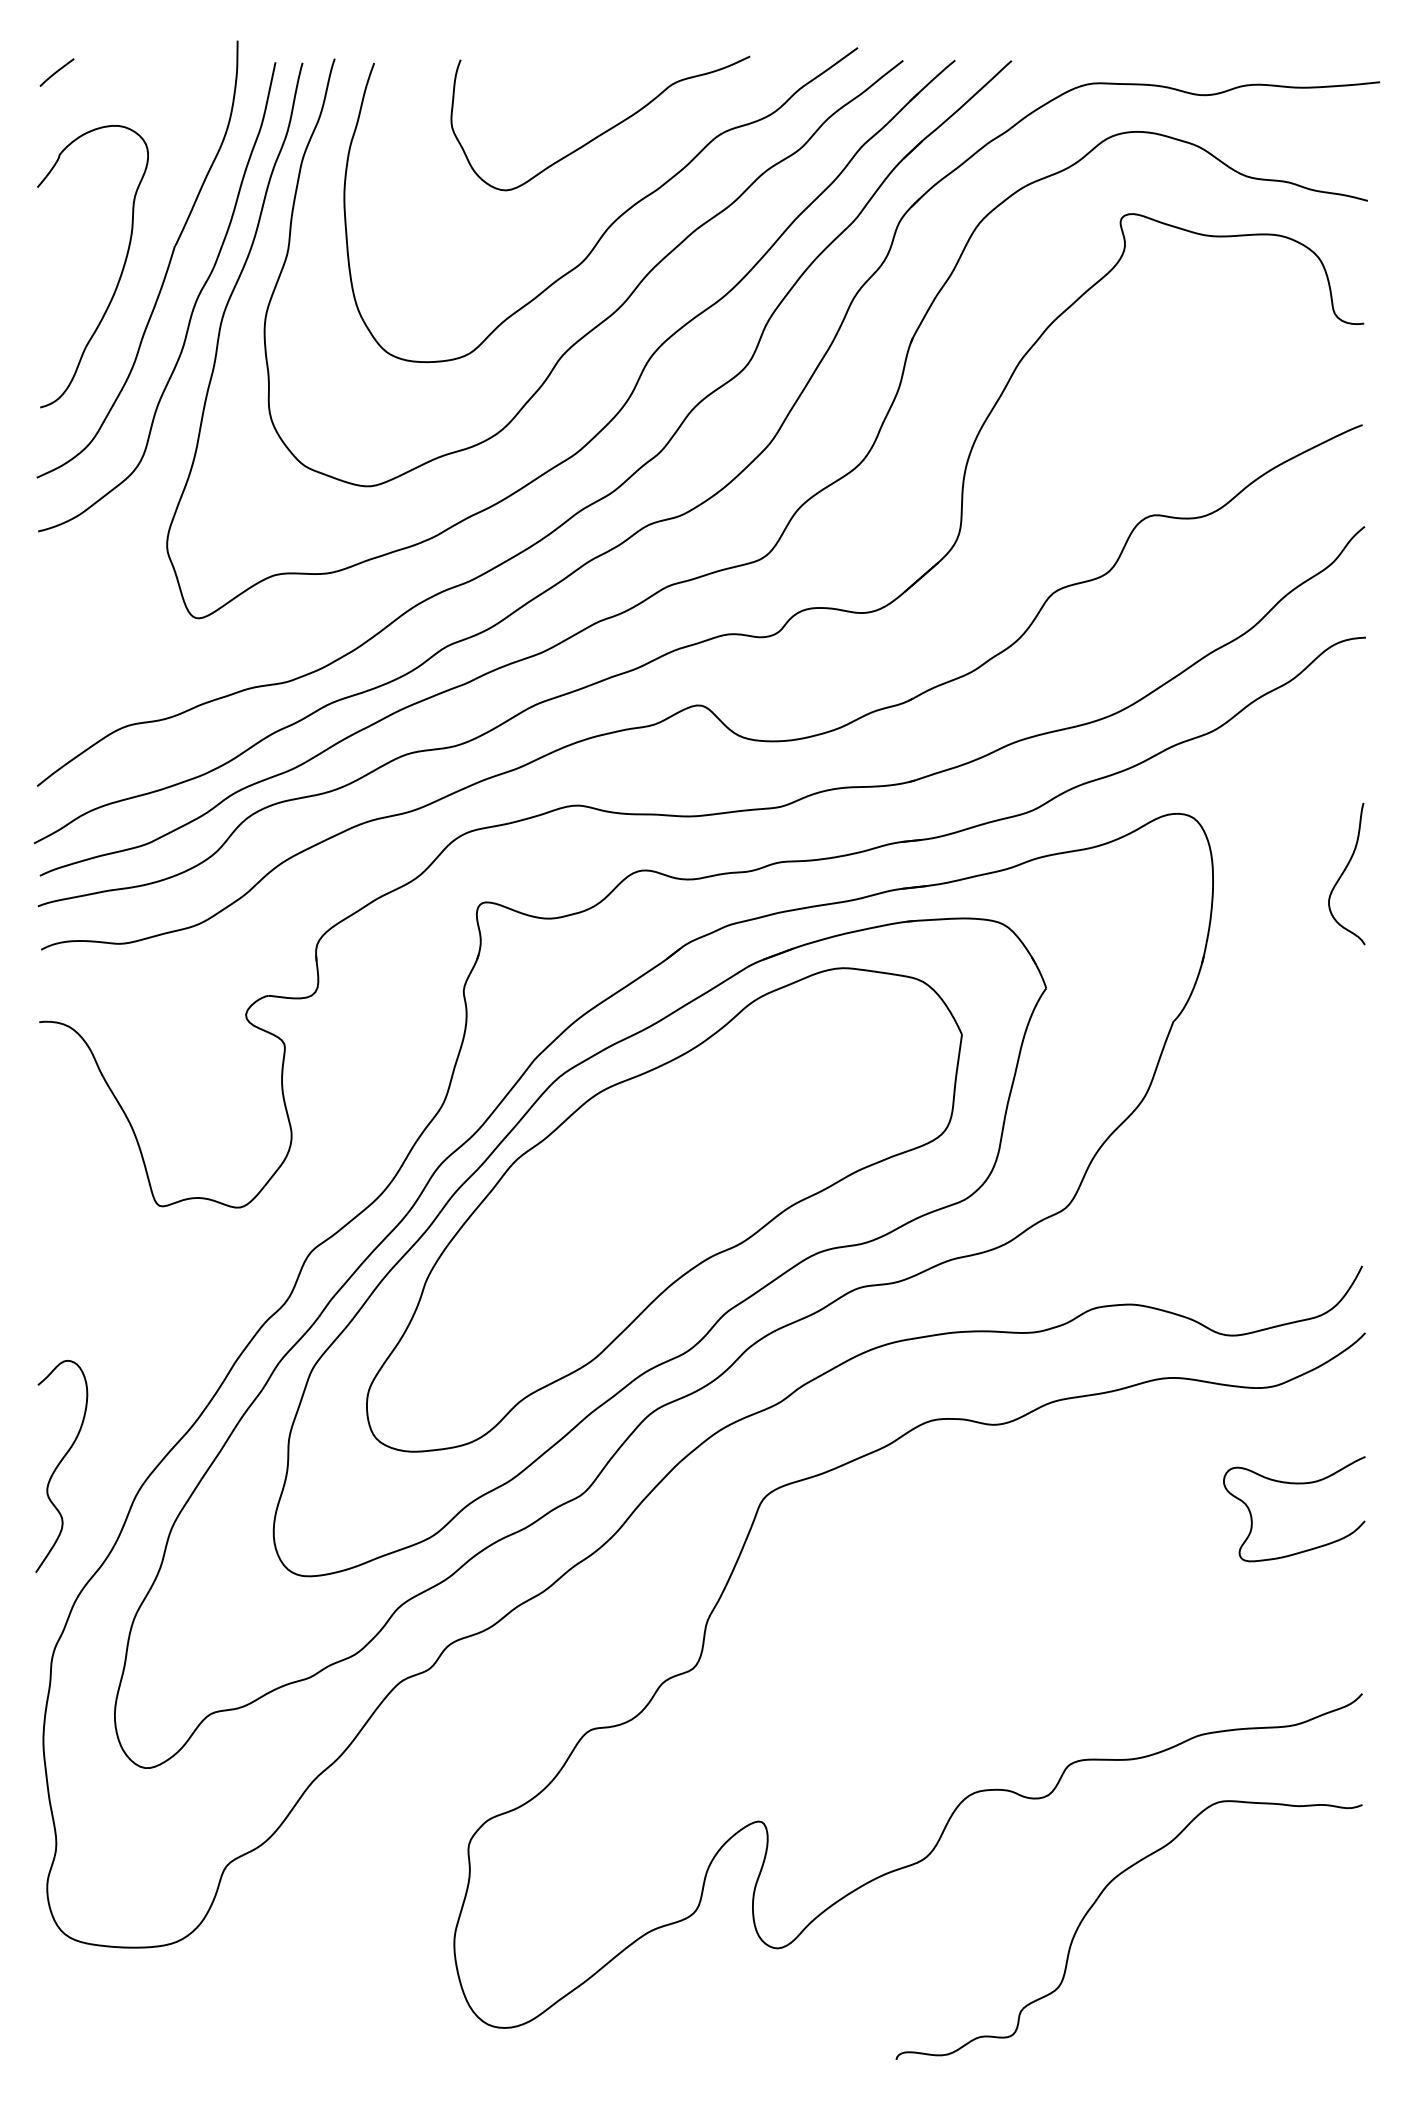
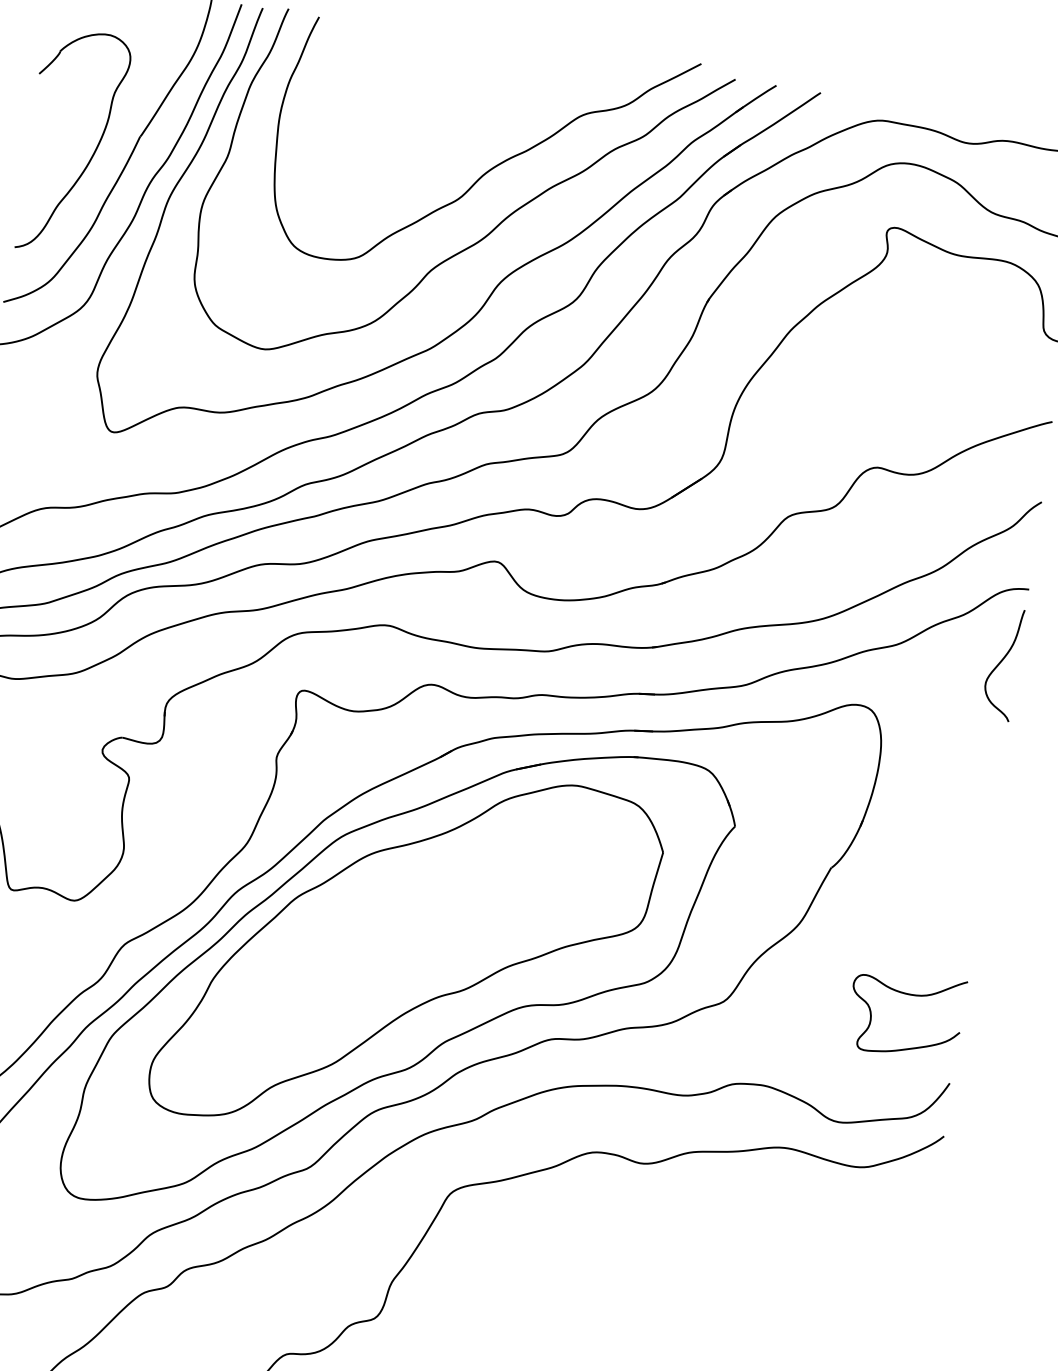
curve: (604, 131) -> (491, 98), removed
curve: (1344, 872) -> (1001, 662), moved
curve: (1294, 1484) -> (908, 995), moved

